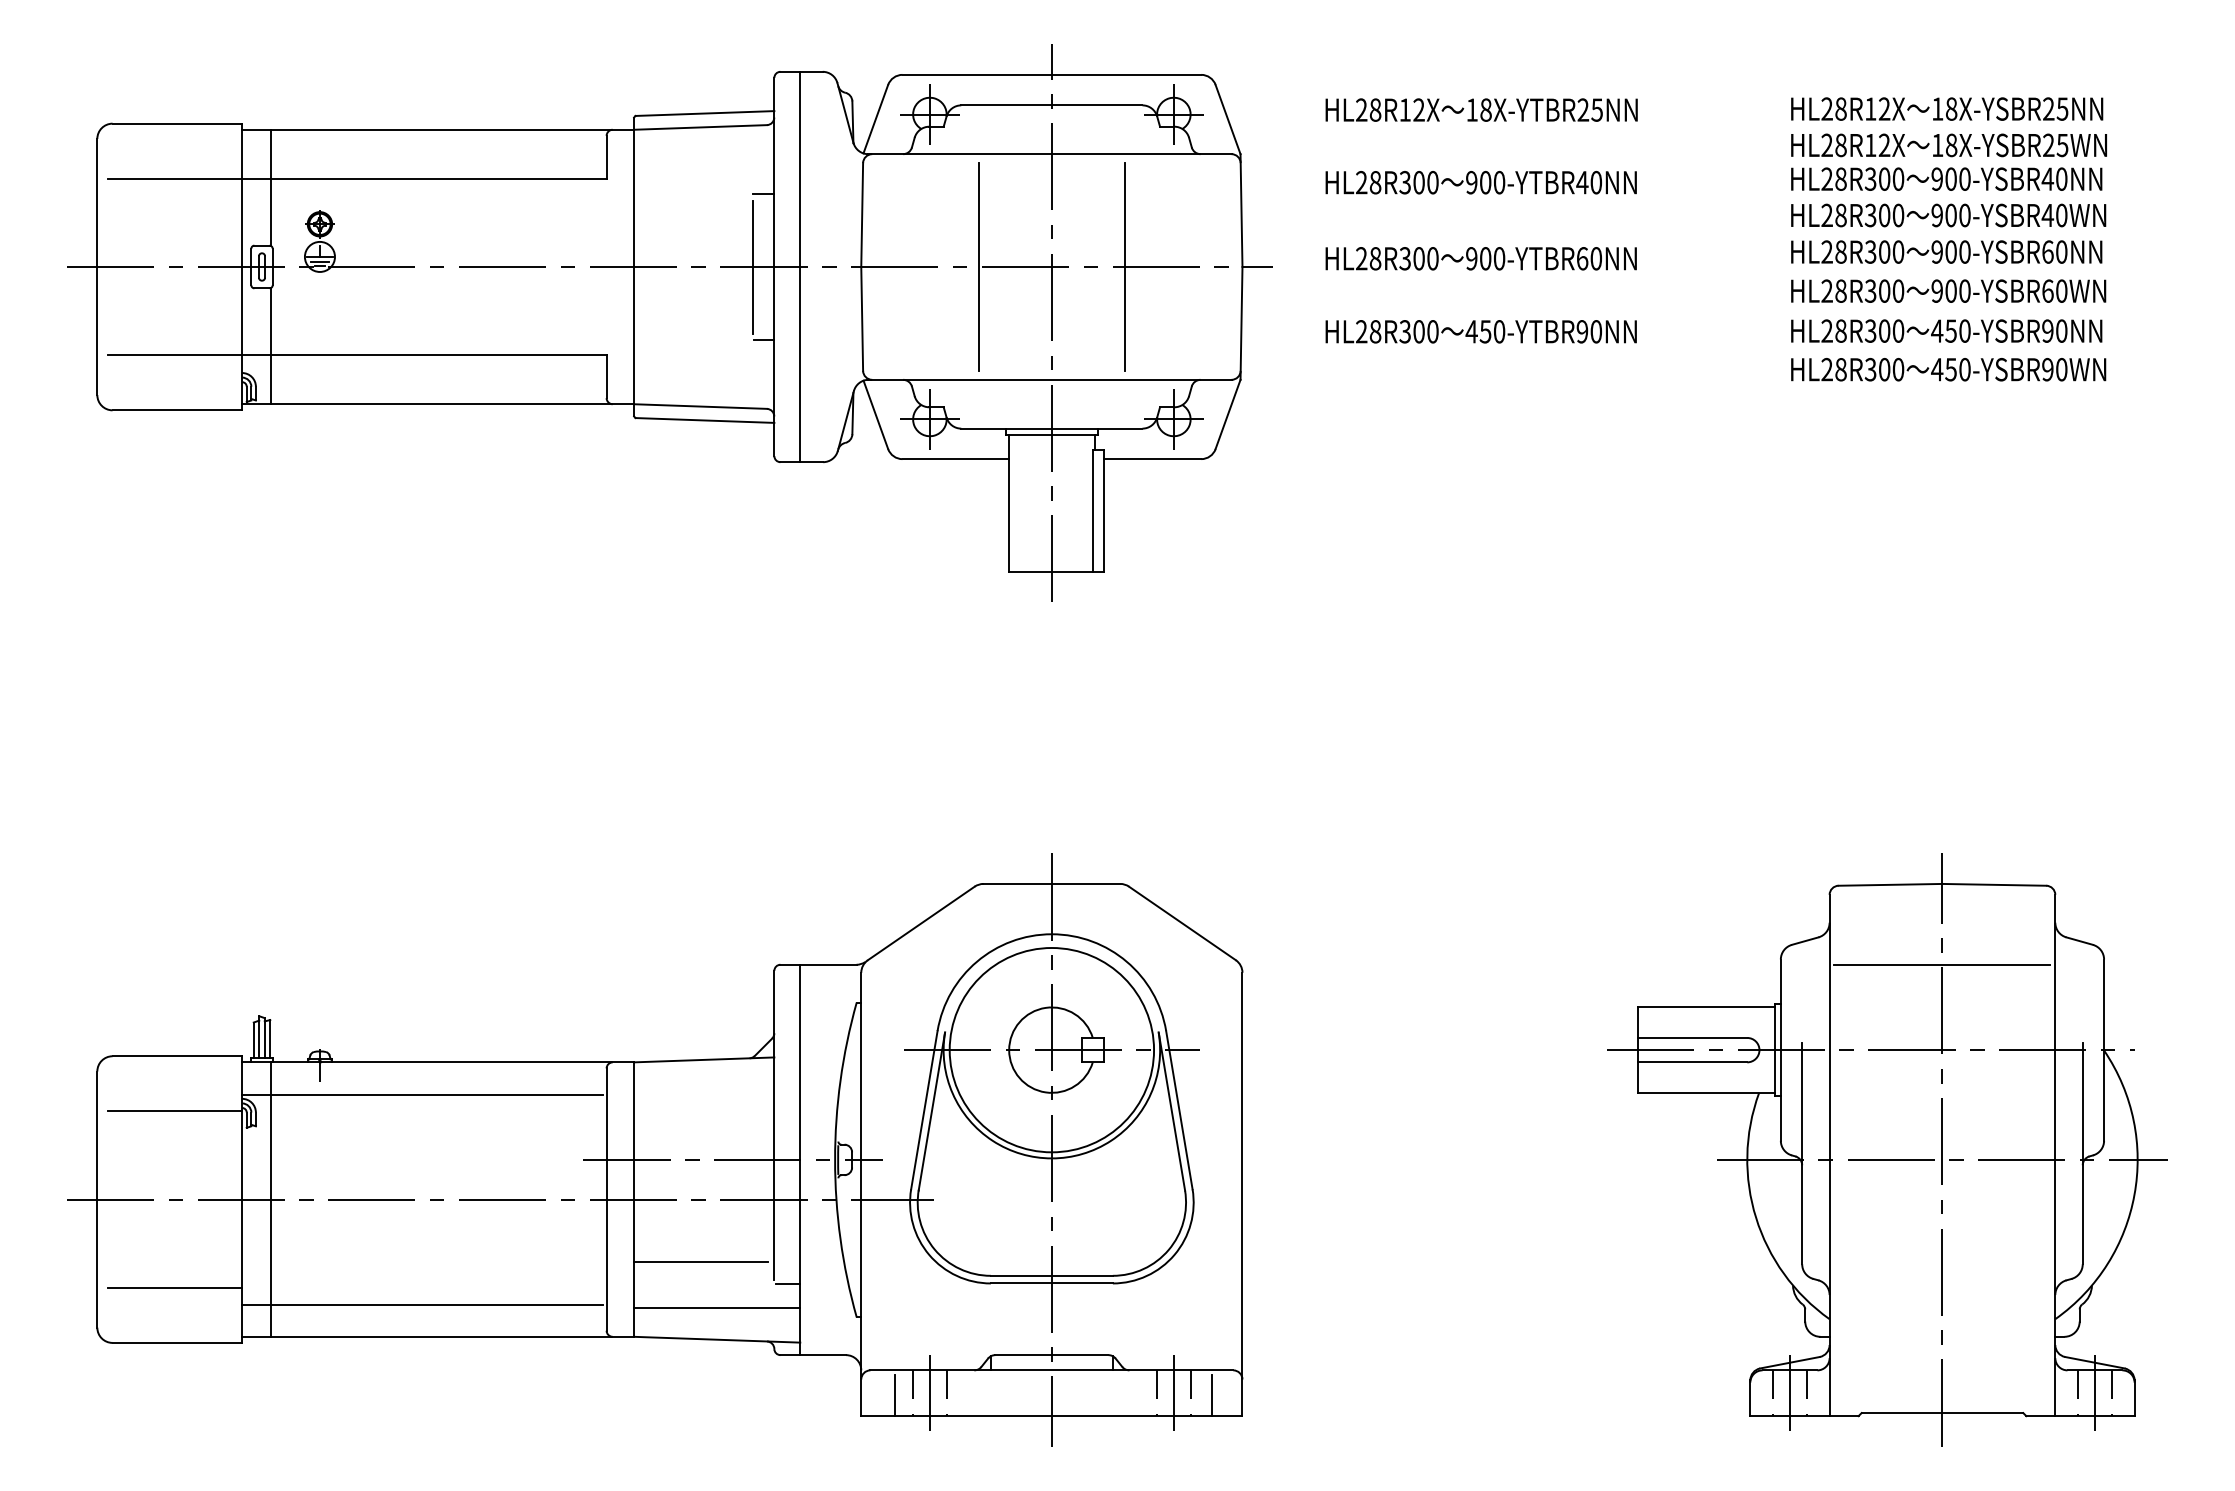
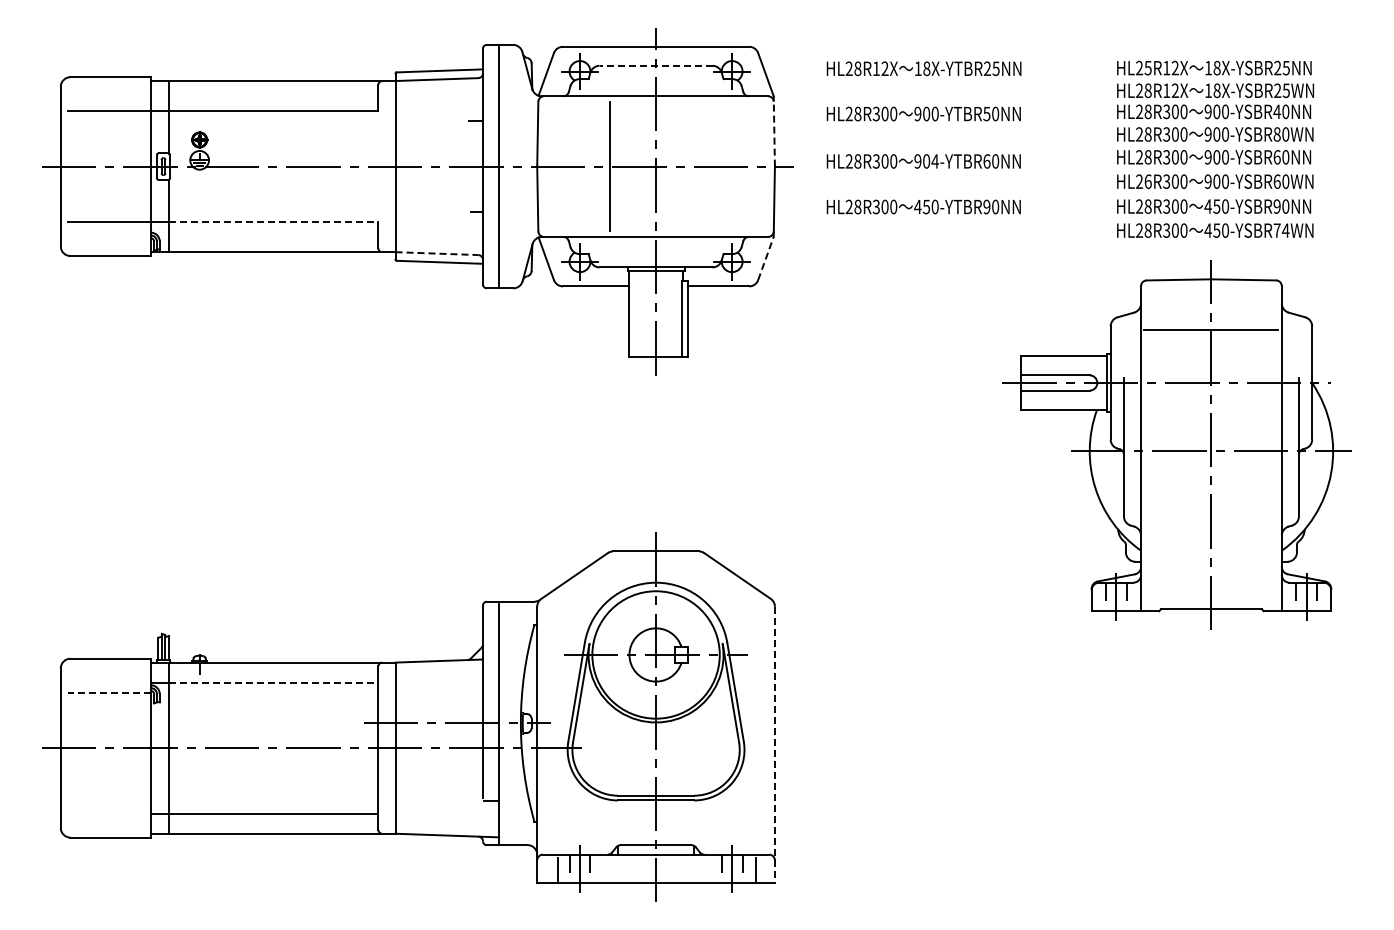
line: (1052, 104) -> (656, 65), solid -> dashed
text: (1839, 108) -> (1147, 67), HL28R12X -> HL25R12X
text: (1581, 183) -> (986, 114), 900-YTBR40NN -> 900-YTBR50NN
line: (1241, 209) -> (774, 130), solid -> dashed
text: (2046, 215) -> (1276, 134), 900-YSBR40WN -> 900-YSBR80WN
text: (1498, 258) -> (934, 161), 900-YTBR60NN -> 904-YTBR60NN
line: (752, 266) -> (469, 166), removed
line: (1124, 266) -> (701, 166), removed
text: (1839, 290) -> (1147, 181), HL28R300 -> HL26R300
line: (438, 355) -> (273, 221), solid -> dashed
text: (2054, 369) -> (1281, 230), 450-YSBR90WN -> 450-YSBR74WN
line: (701, 406) -> (437, 253), solid -> dashed
line: (1227, 414) -> (765, 258), solid -> dashed
line: (436, 1094) -> (272, 682), solid -> dashed
line: (175, 1111) -> (109, 693), solid -> dashed
part: (1886, 1148) -> (1176, 444), moved
line: (1241, 1195) -> (774, 745), solid -> dashed
line: (701, 1262) -> (437, 787), removed
line: (175, 1288) -> (109, 803), removed
line: (717, 1307) -> (447, 815), removed

